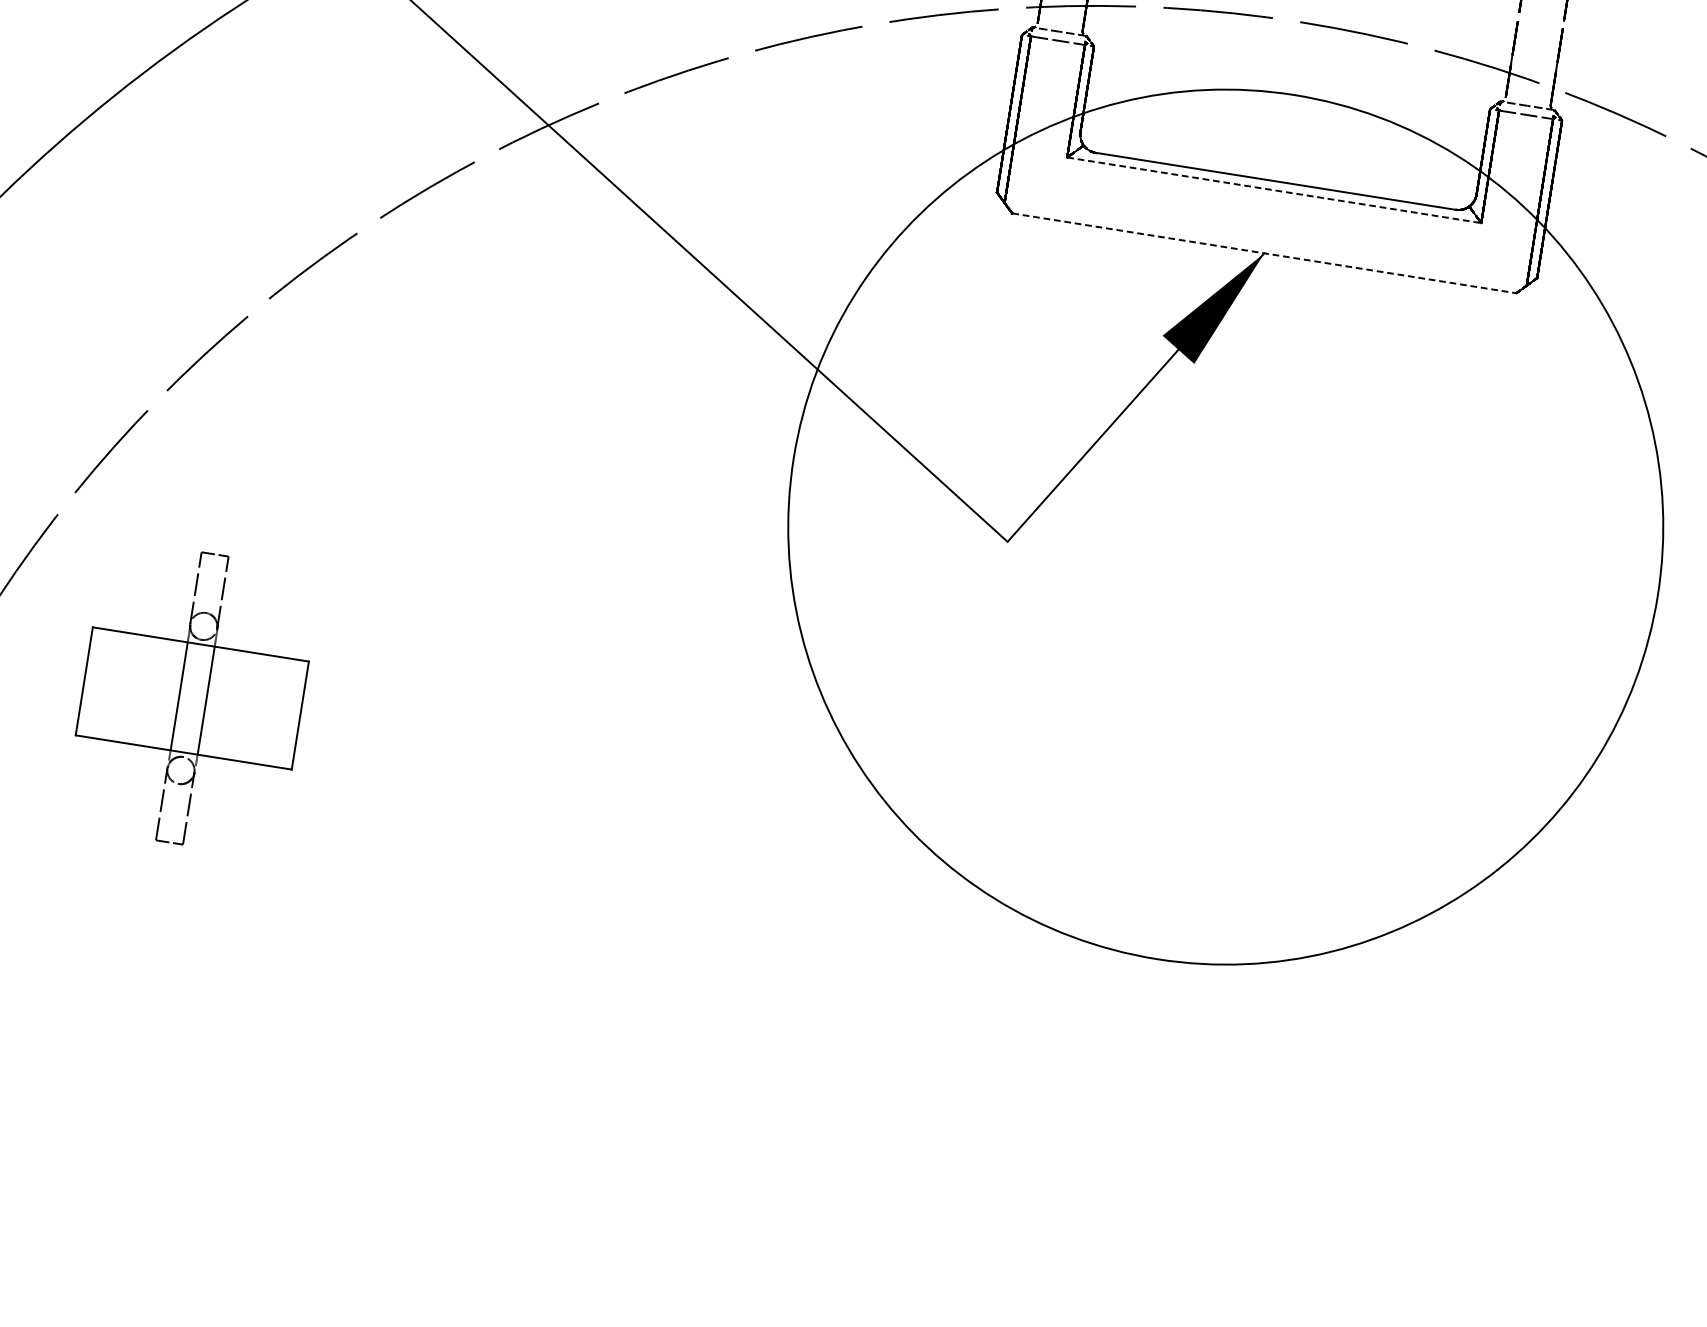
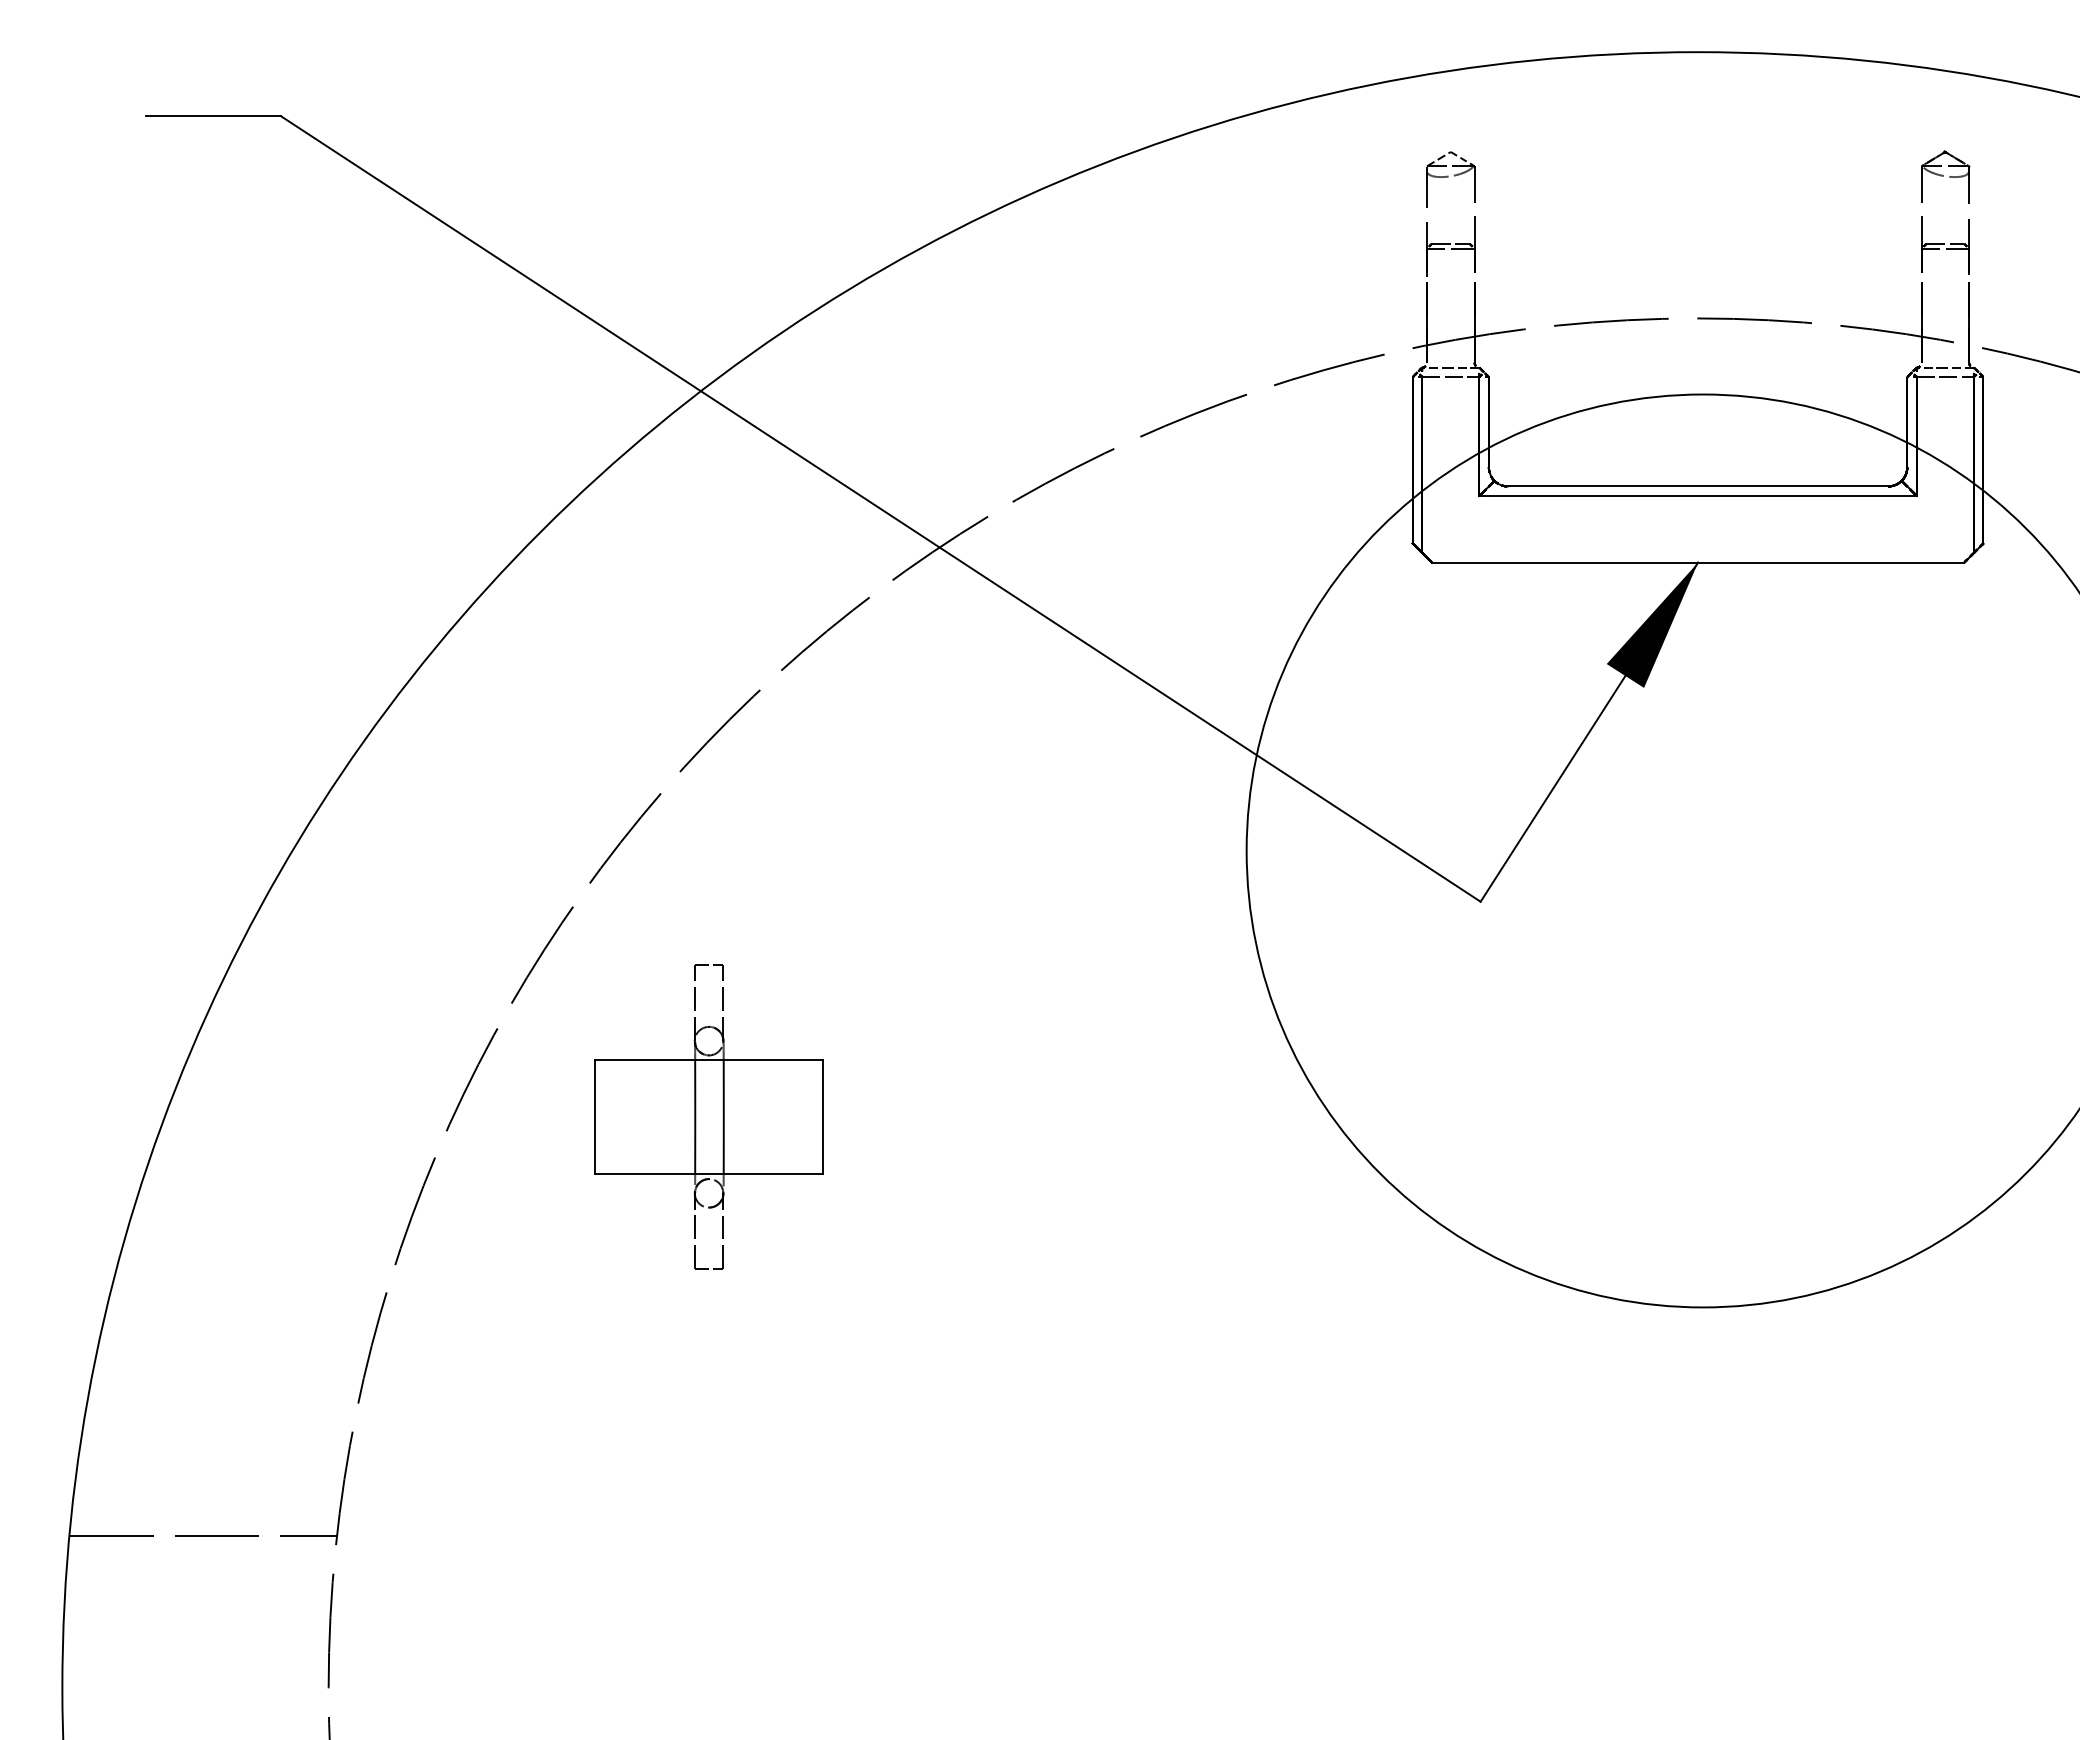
line: (1274, 189) -> (1698, 495), dashed -> solid
line: (1264, 253) -> (1698, 562), dashed -> solid
part: (191, 697) -> (708, 1116), moved

